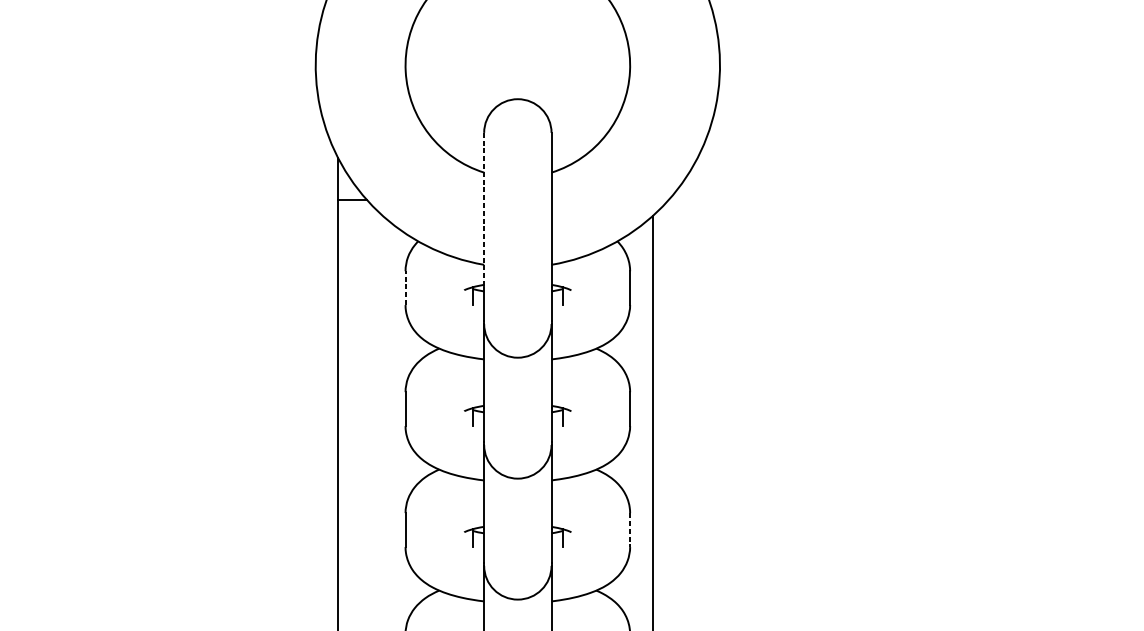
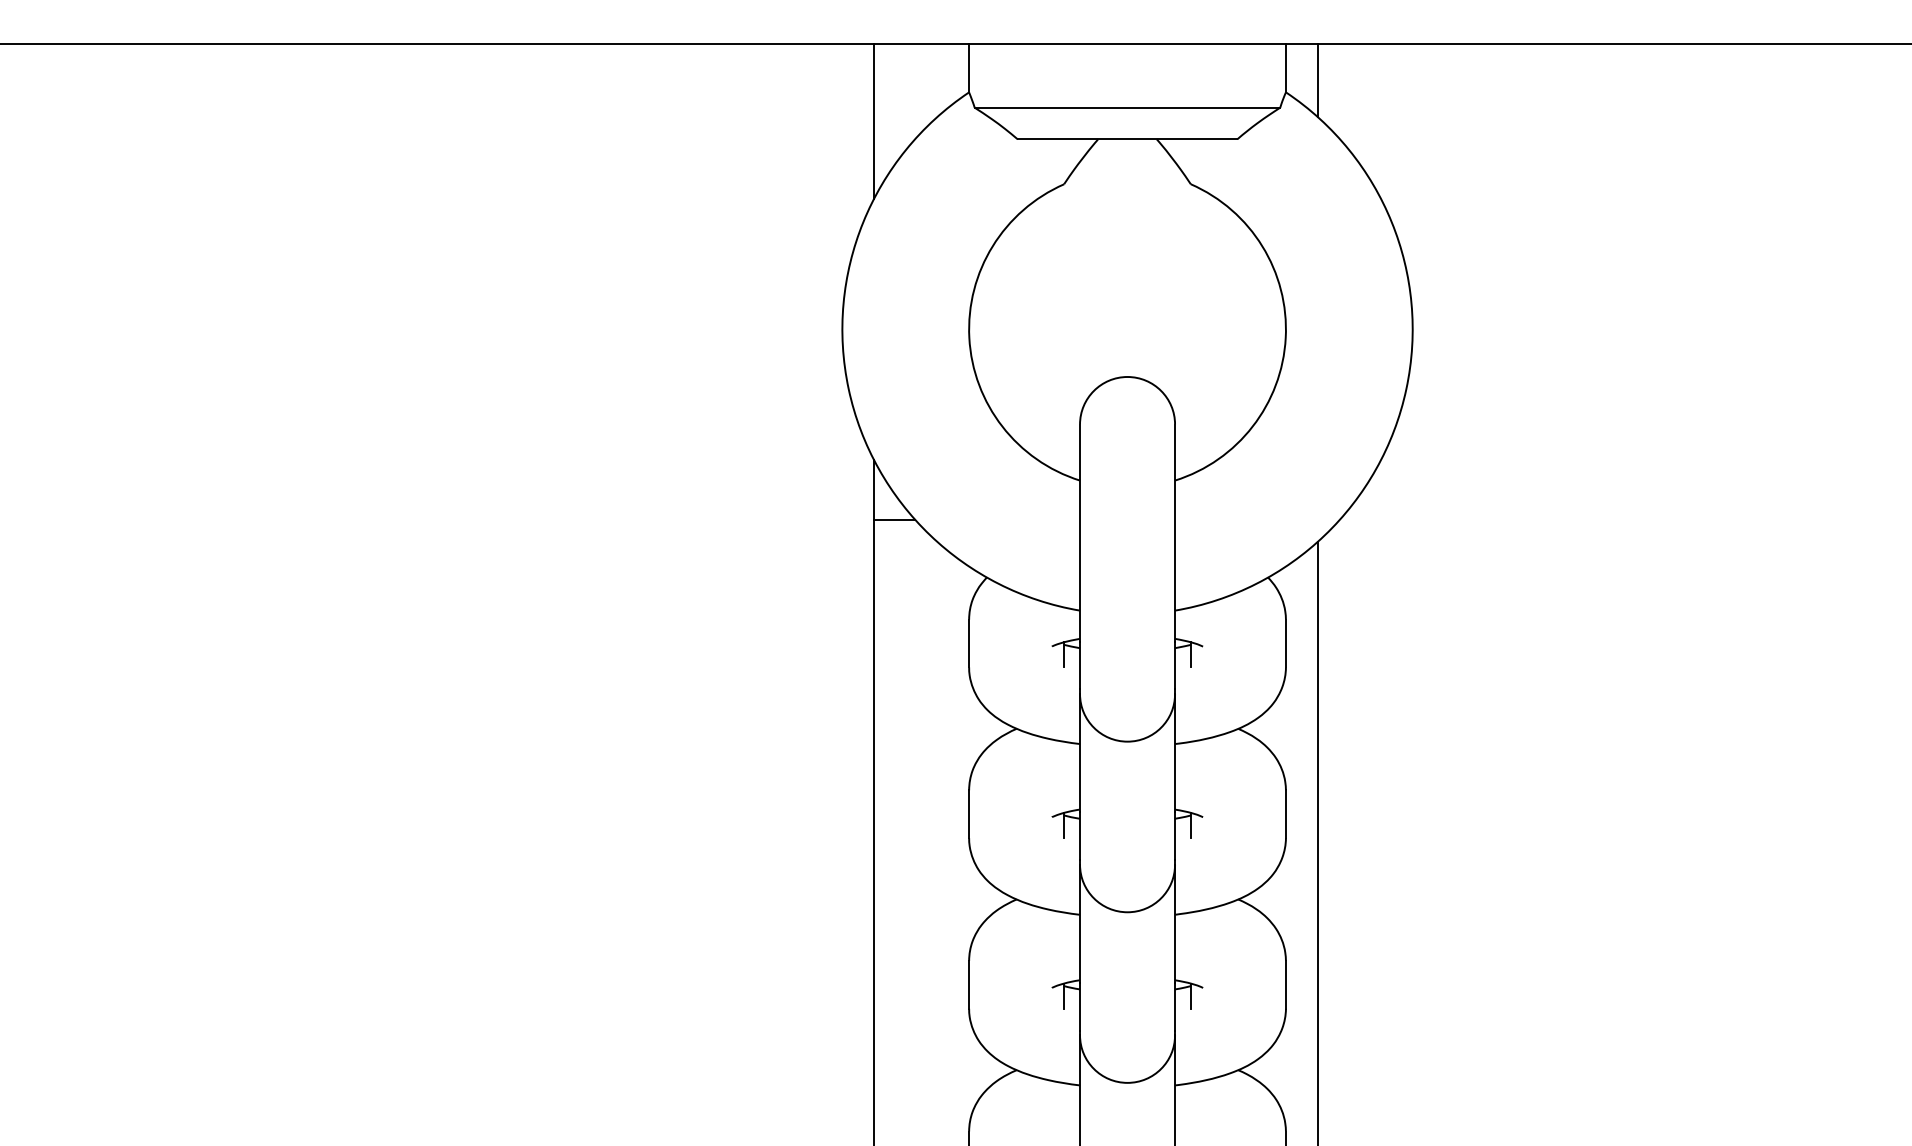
line: (484, 210) -> (1080, 533), dashed -> solid
line: (405, 288) -> (969, 643), dashed -> solid
line: (629, 529) -> (1285, 984), dashed -> solid

